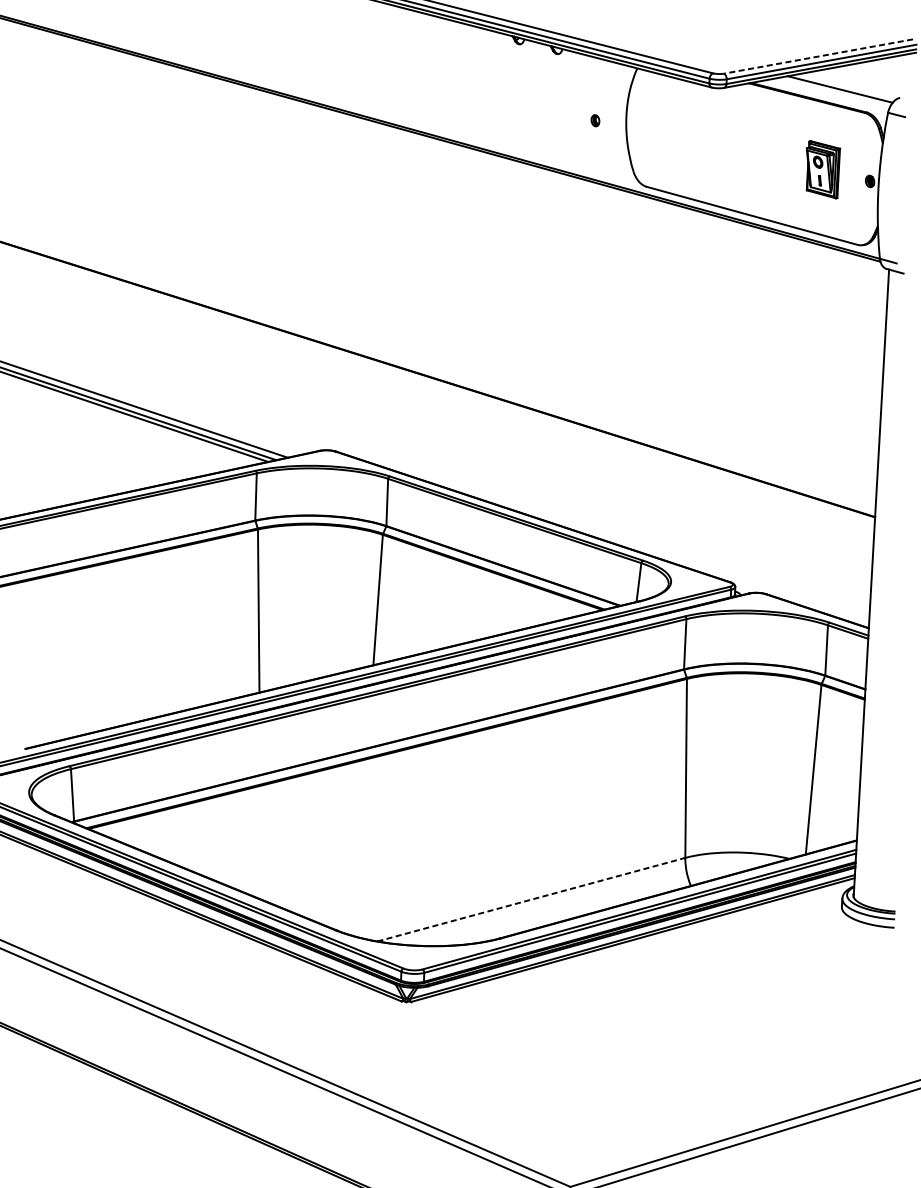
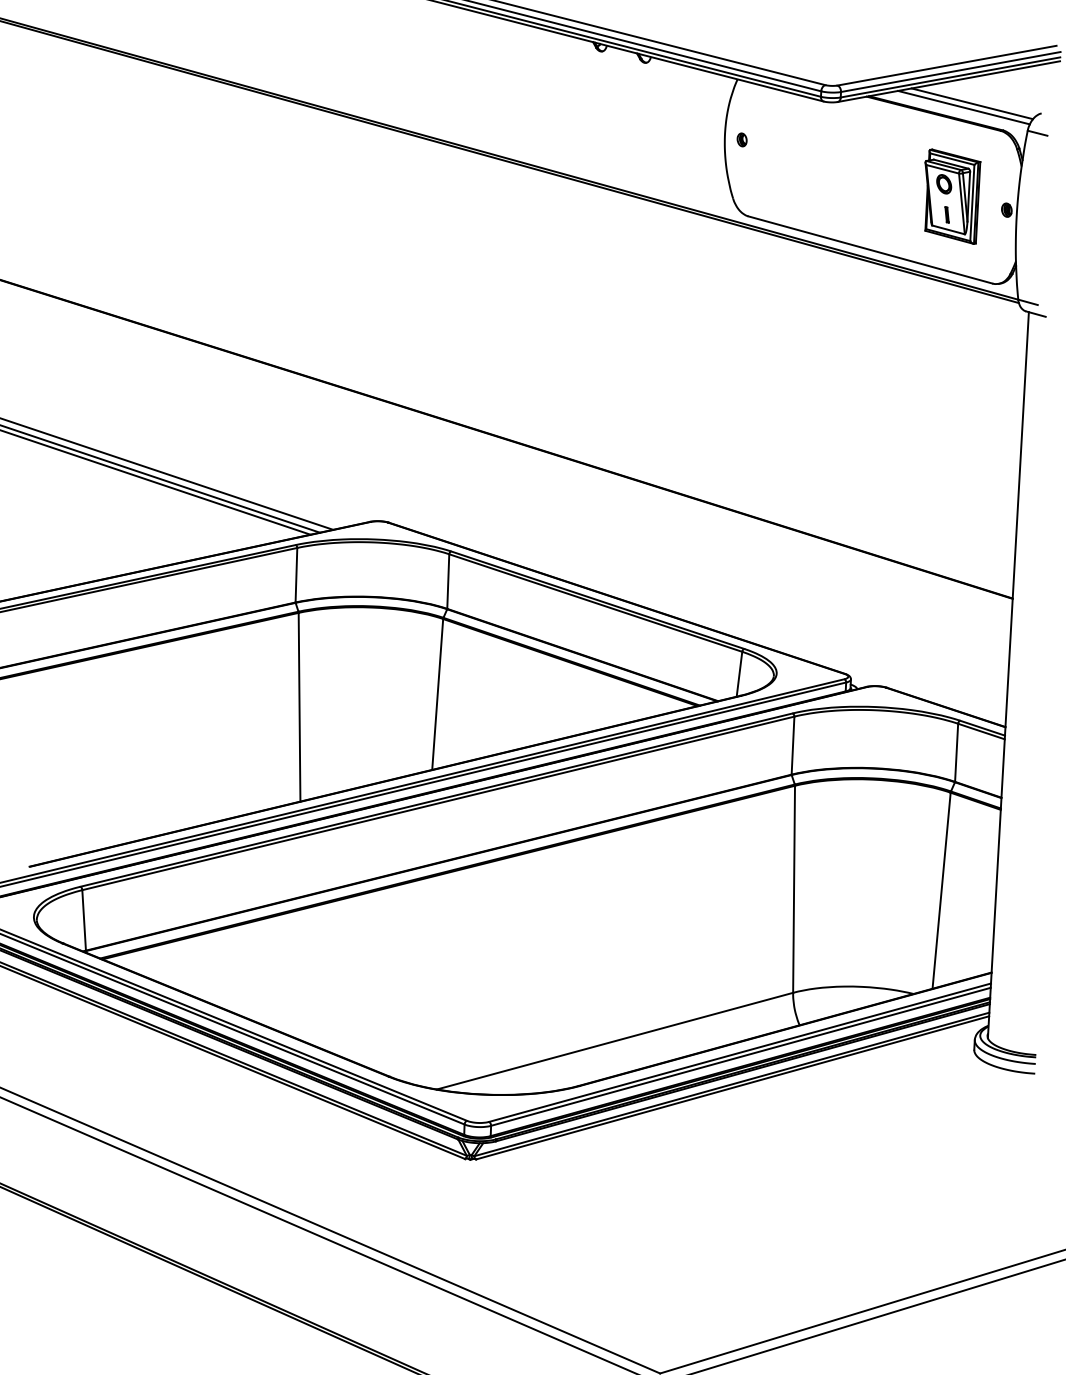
line: (817, 56) -> (946, 65), dashed -> solid
line: (832, 92) -> (963, 107), added
part: (594, 120) -> (741, 139), moved
part: (823, 169) -> (952, 196), size x1.43
line: (530, 899) -> (614, 1041), dashed -> solid

